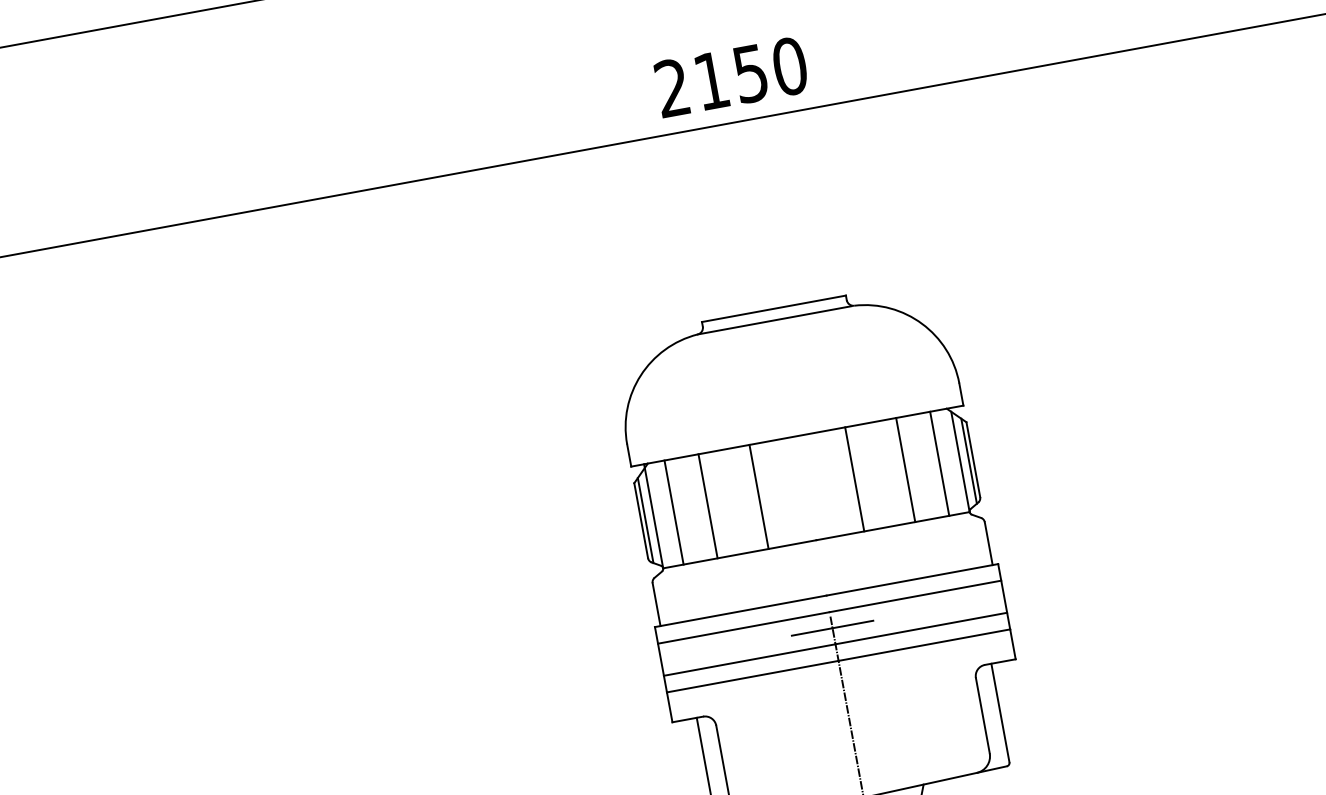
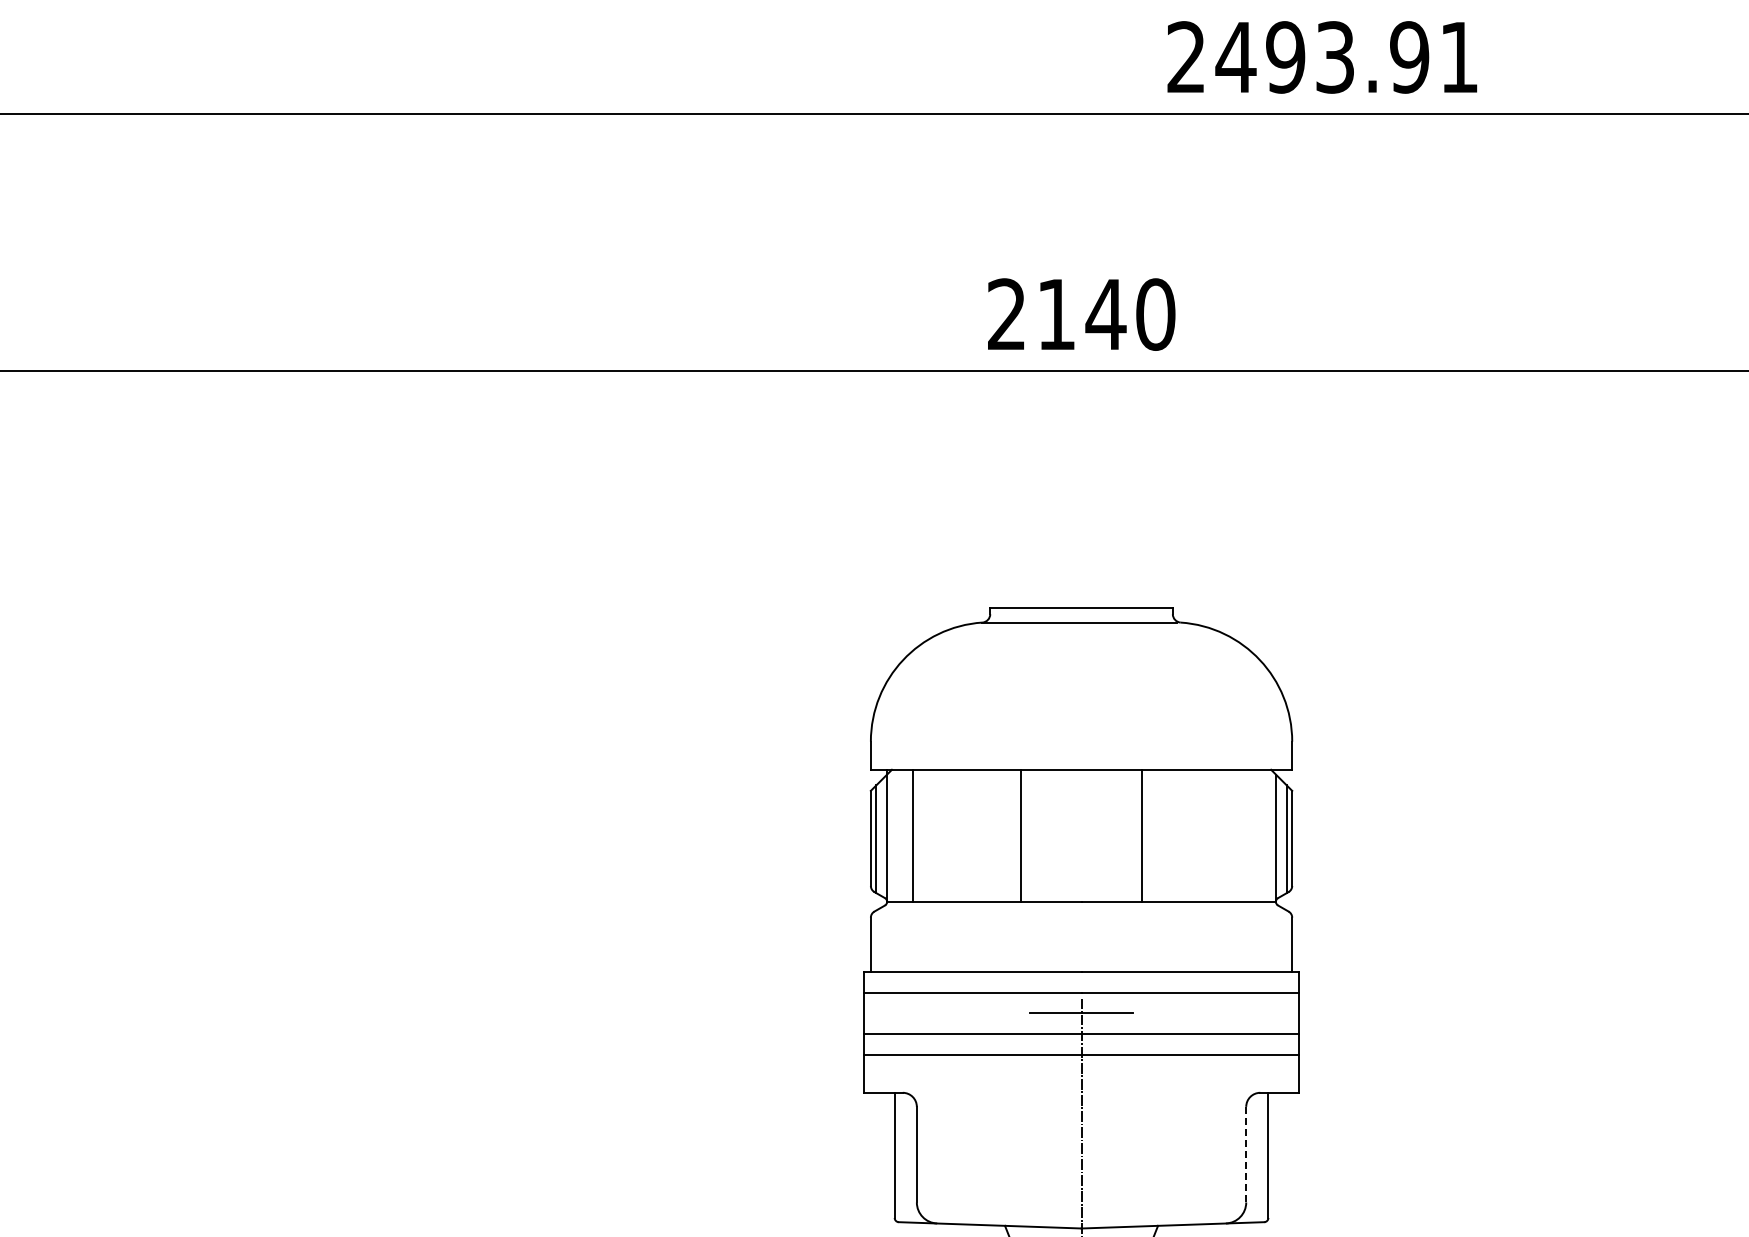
text: (750, 73) -> (1105, 314), 2150 -> 2140
line: (940, 463) -> (1250, 835), removed
line: (905, 469) -> (1206, 835), removed
line: (708, 506) -> (956, 835), removed
line: (983, 715) -> (1246, 1154), solid -> dashed

